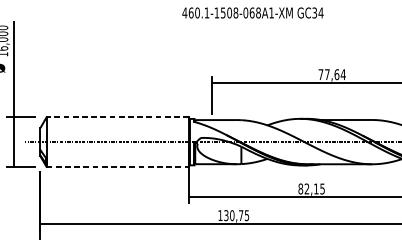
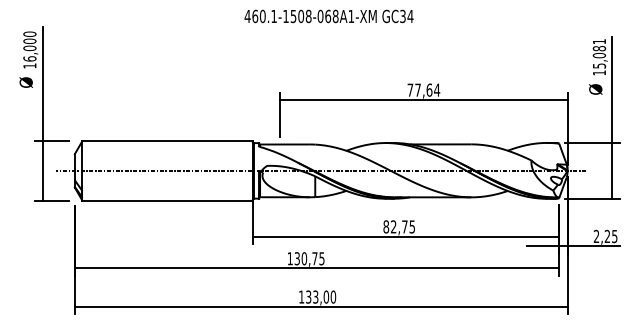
line: (117, 117) -> (167, 141), dashed -> solid
line: (118, 166) -> (168, 200), dashed -> solid
text: (316, 188) -> (404, 226), 82,15 -> 82,75

